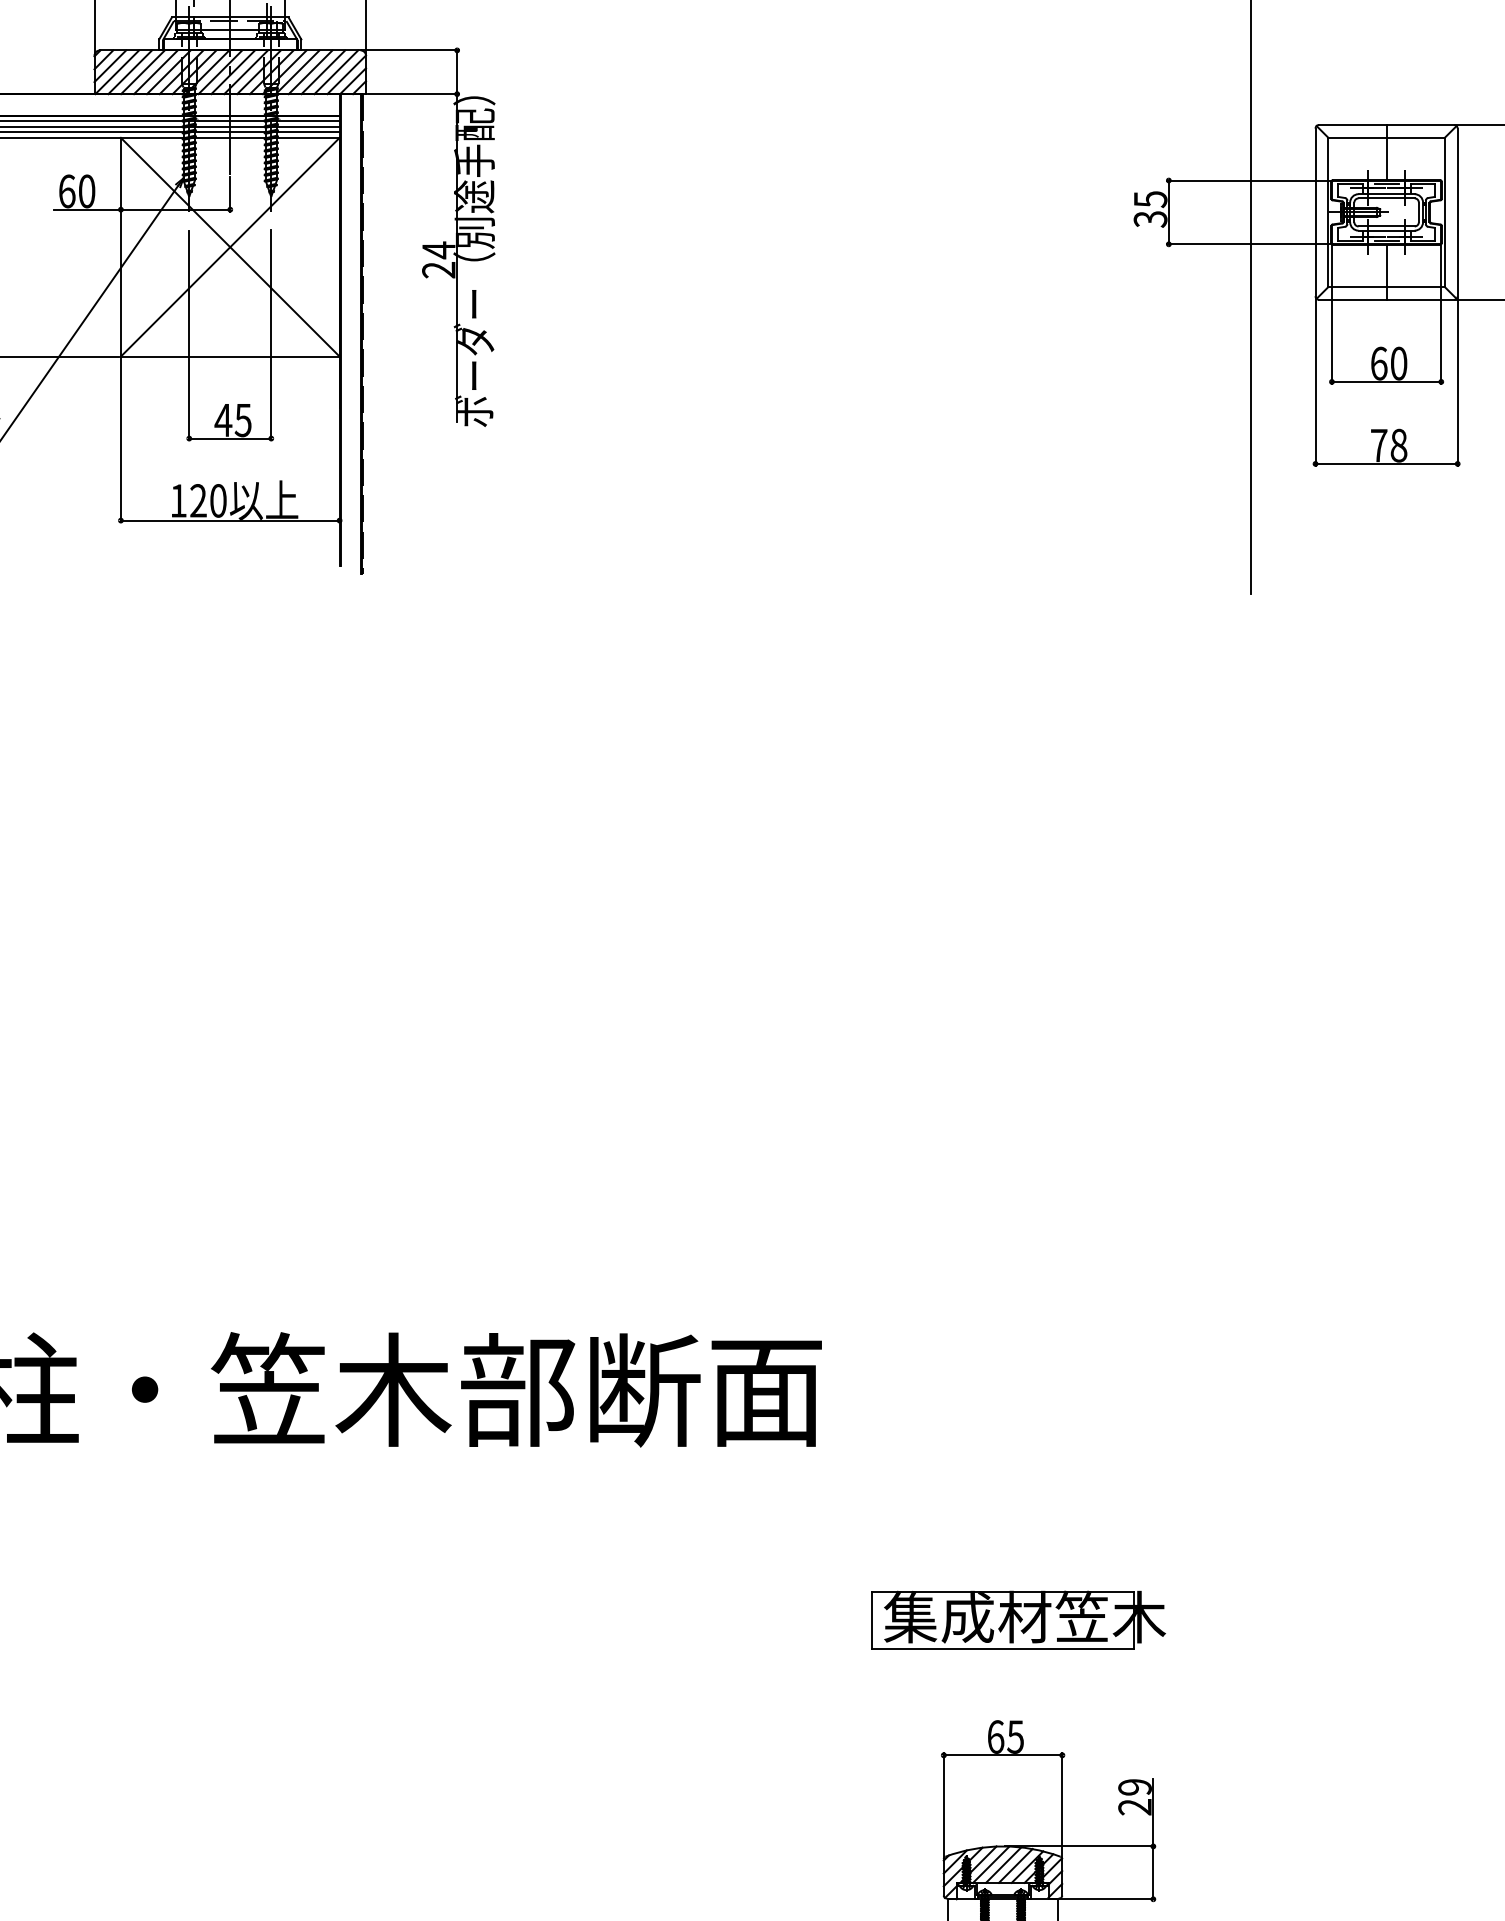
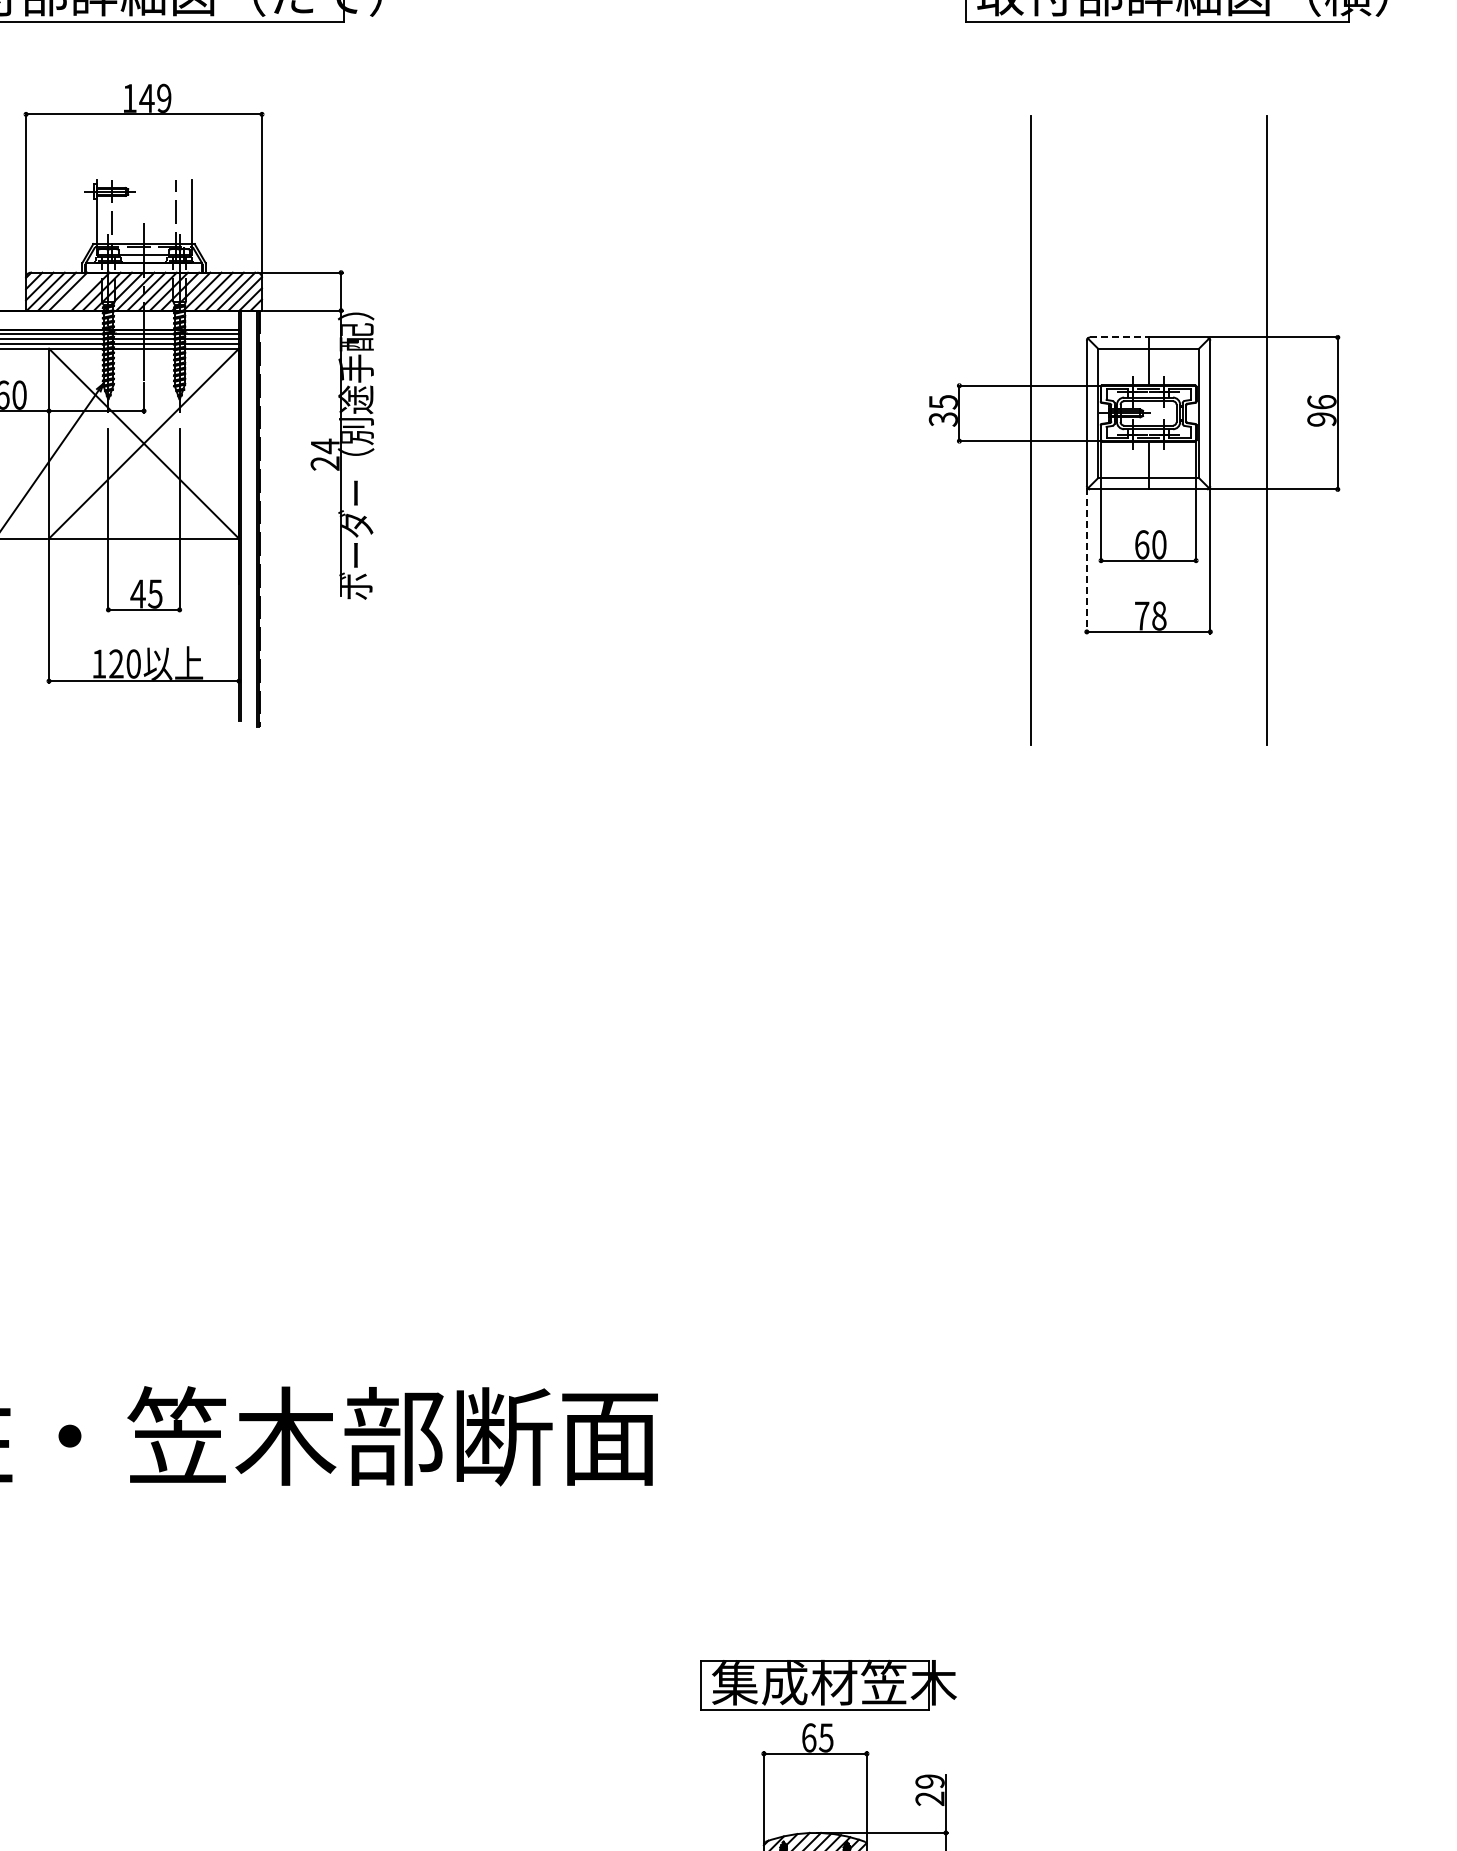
line: (155, 72) -> (79, 291), removed
line: (1353, 125) -> (1119, 337), solid -> dashed
line: (1315, 381) -> (1086, 560), solid -> dashed
part: (1018, 1619) -> (828, 1684), moved

